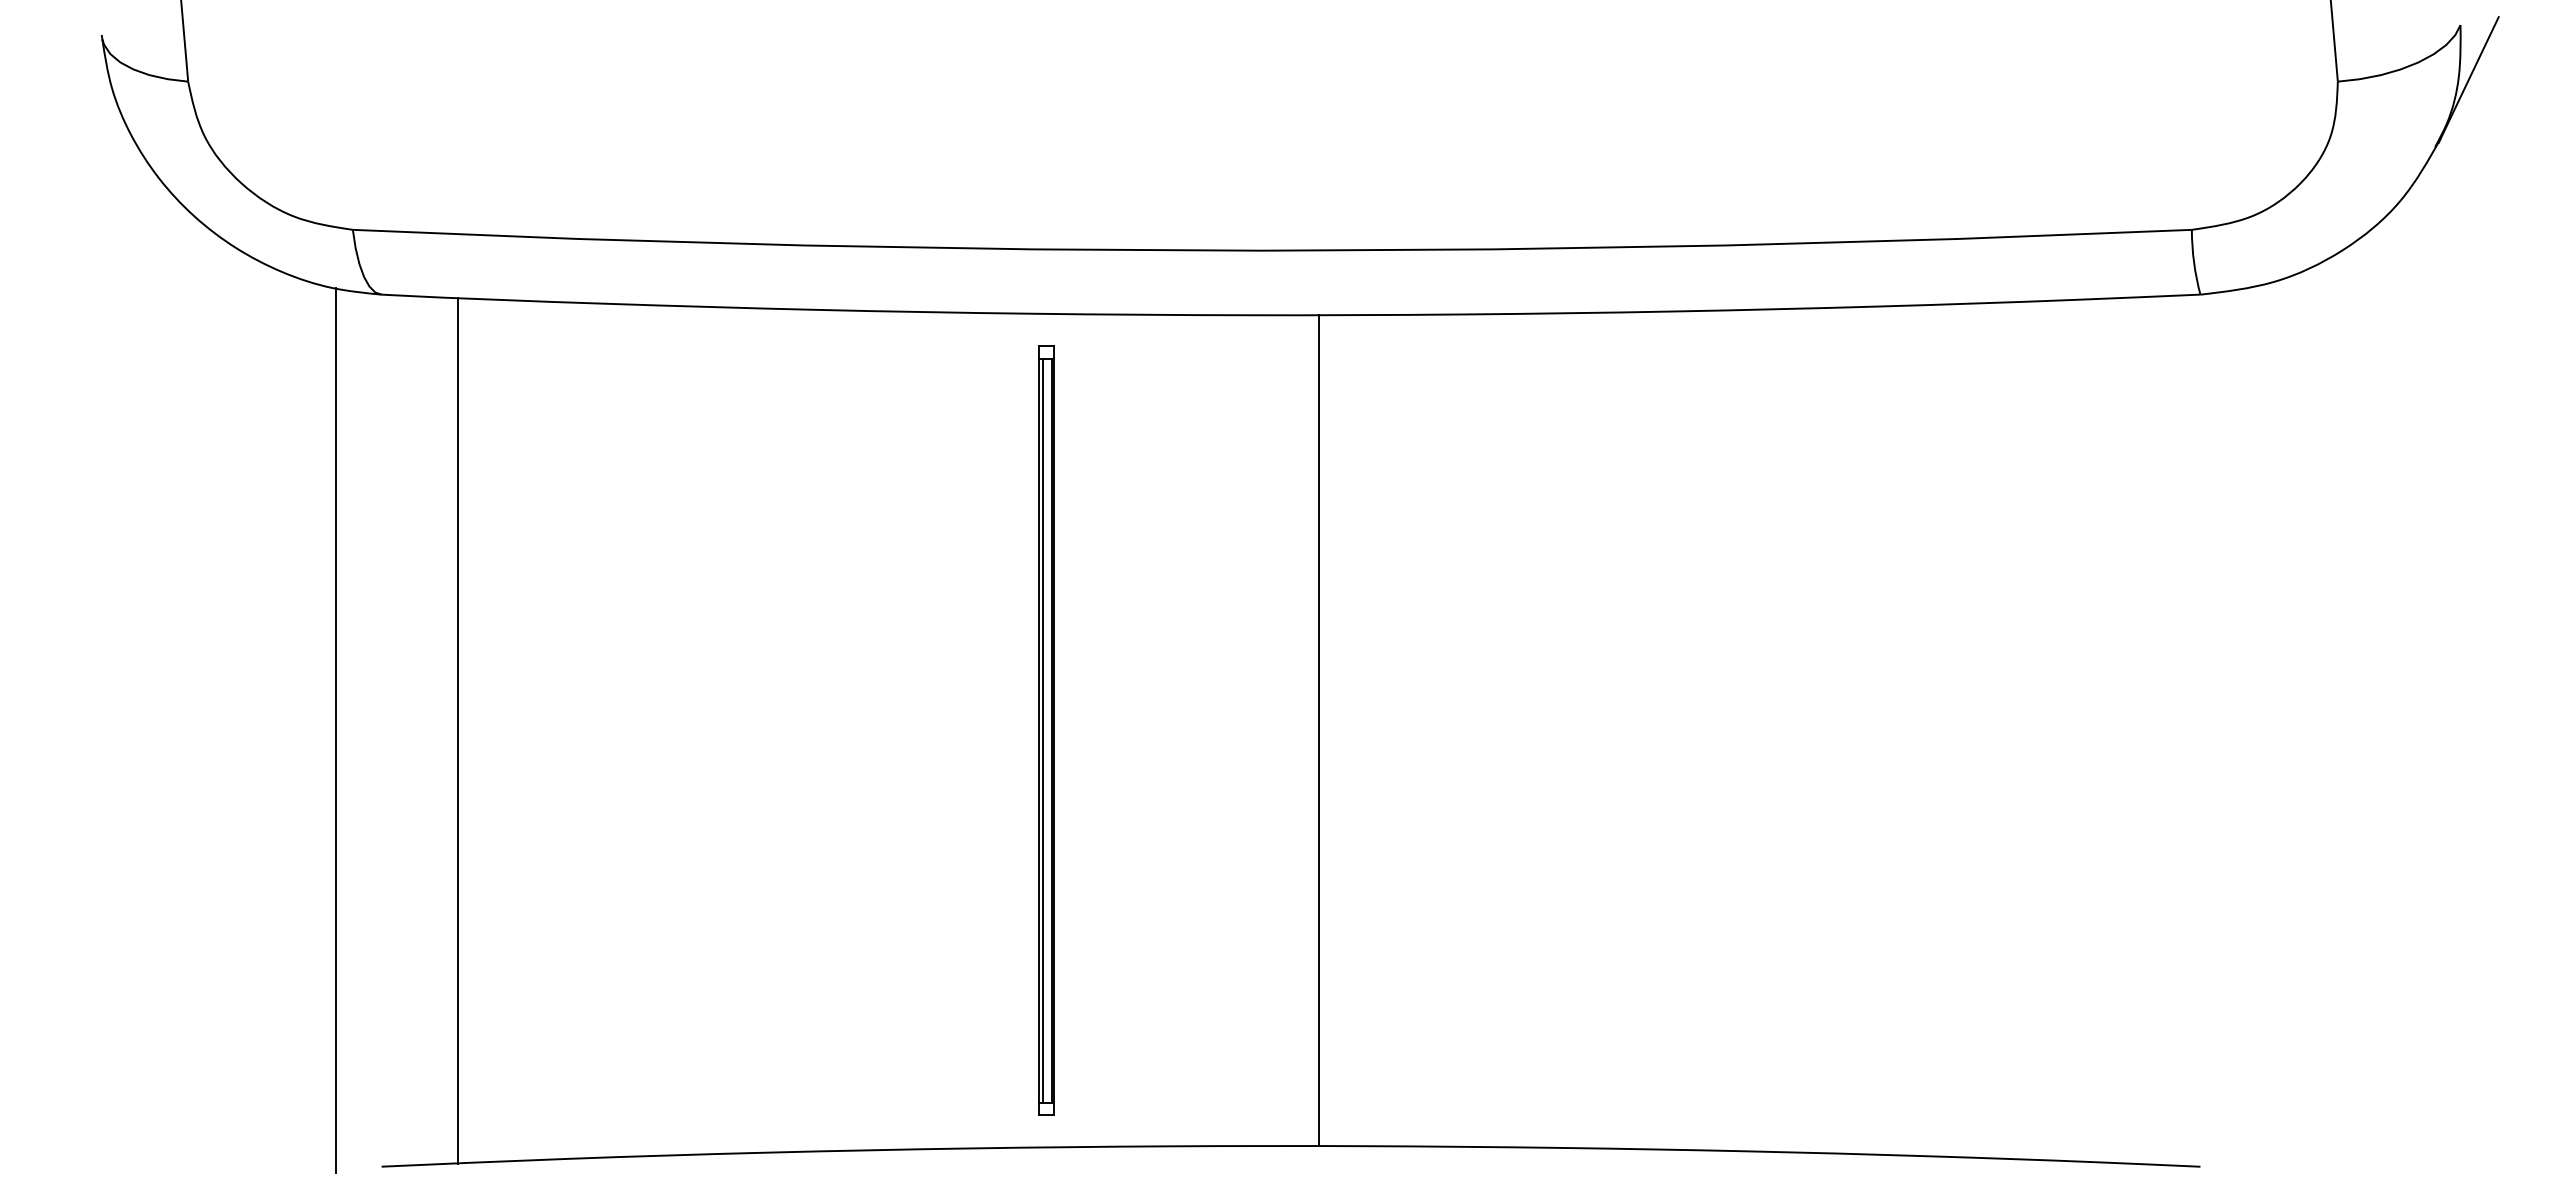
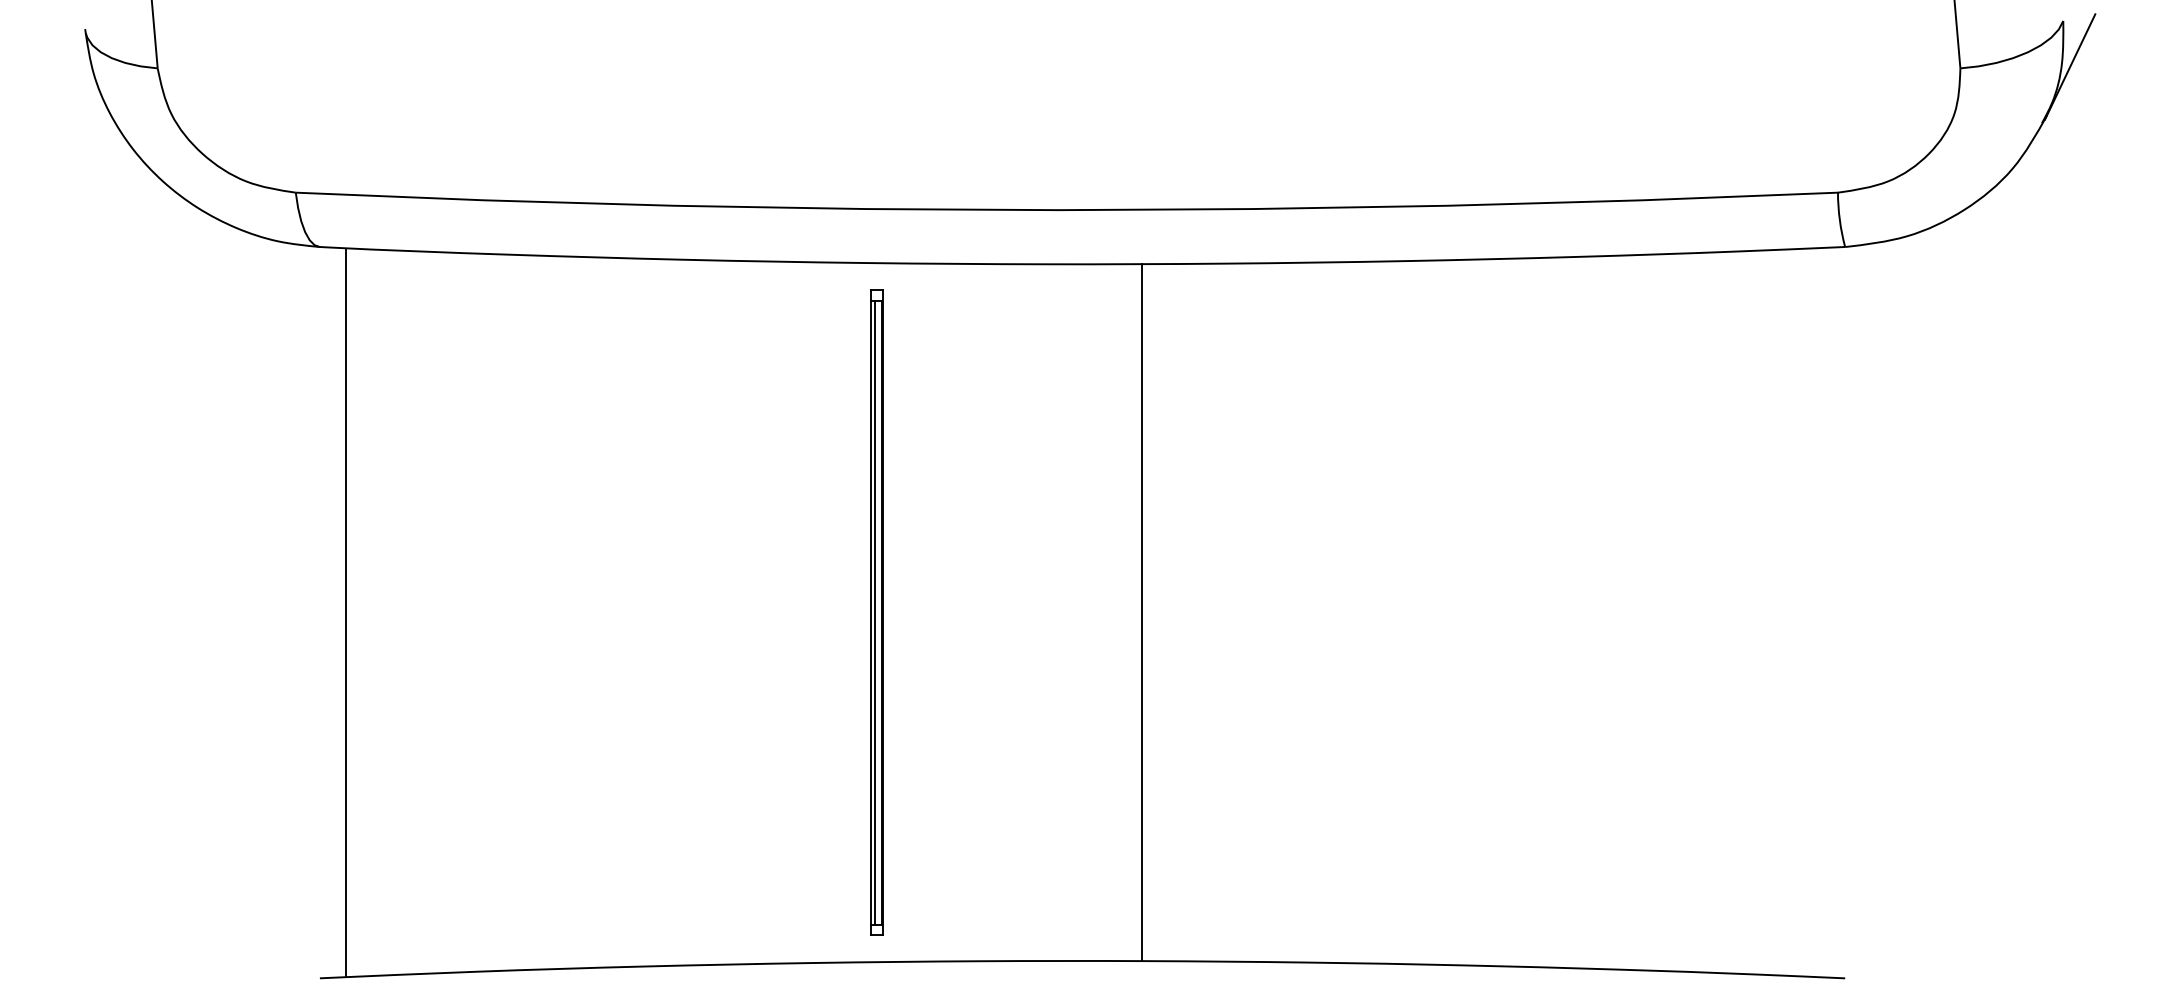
line: (335, 730) -> (281, 612), removed
line: (457, 730) -> (345, 612), moved
line: (1319, 730) -> (1141, 612), moved

